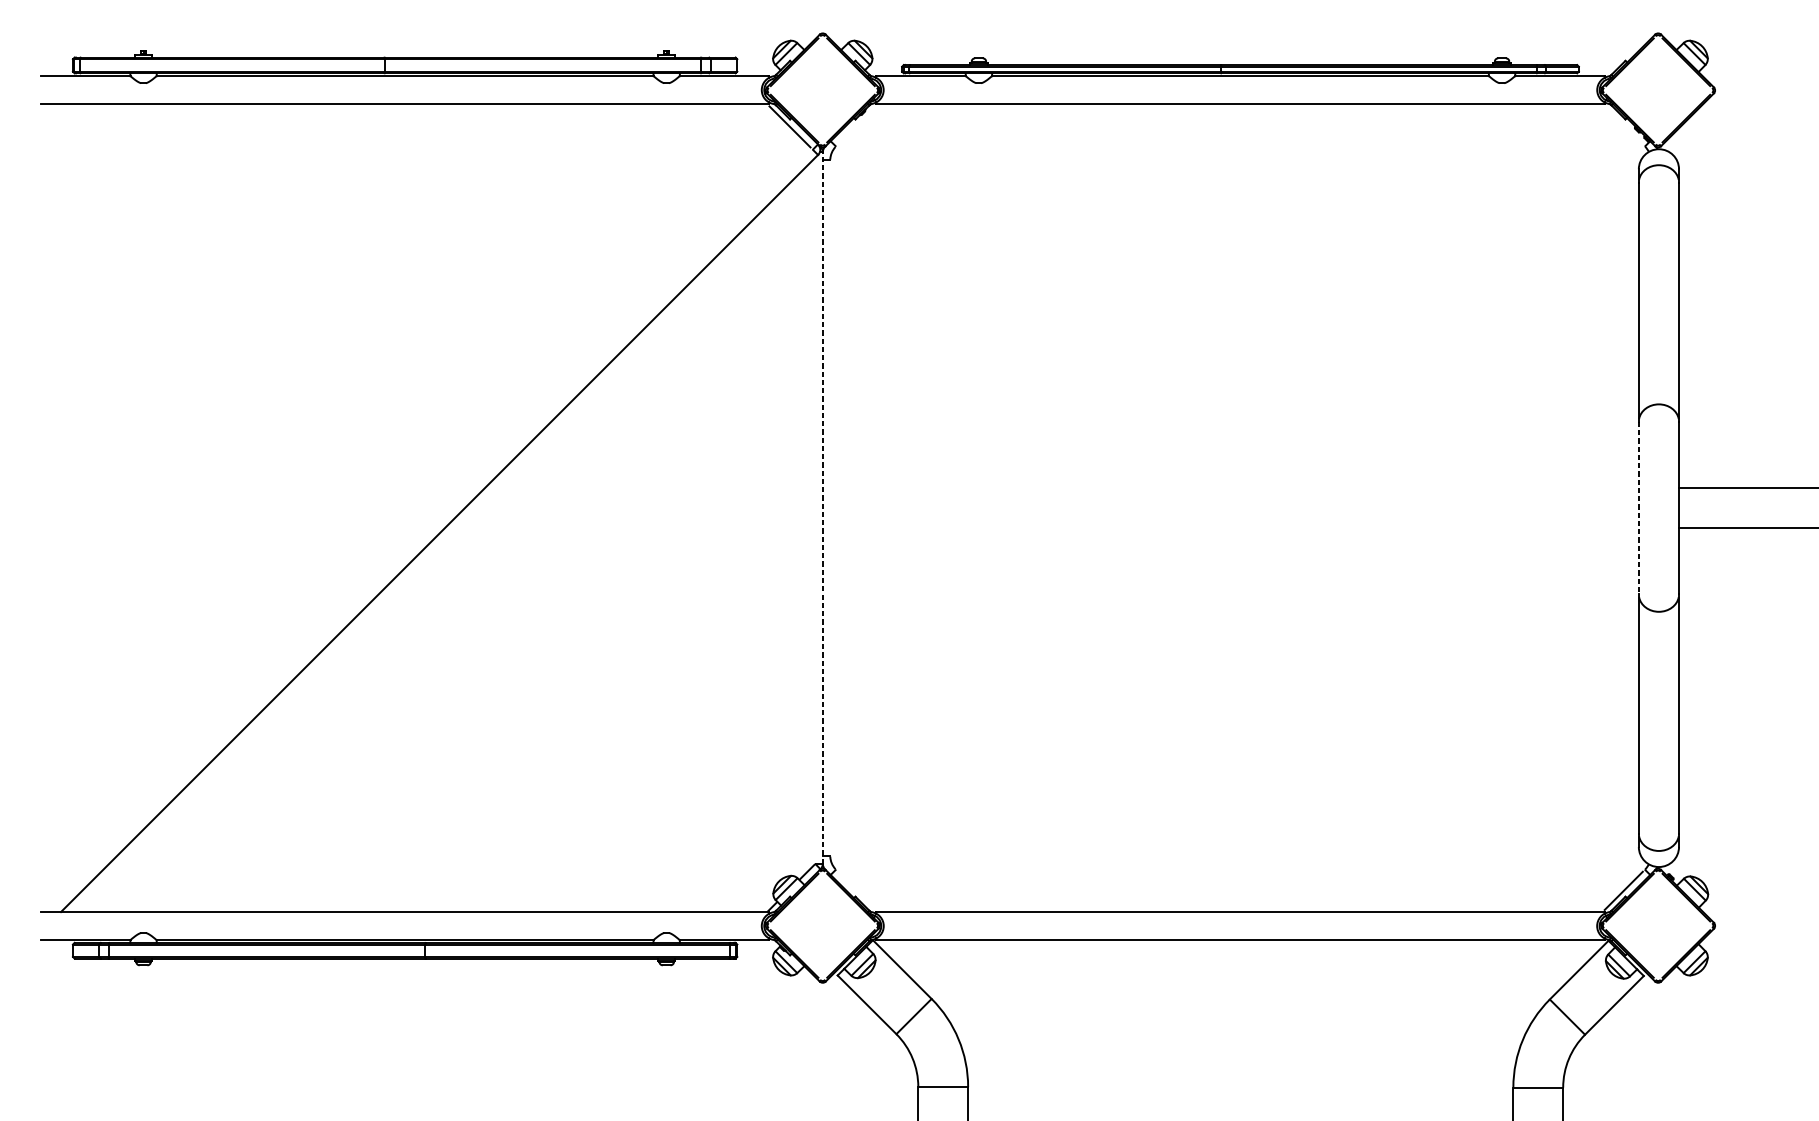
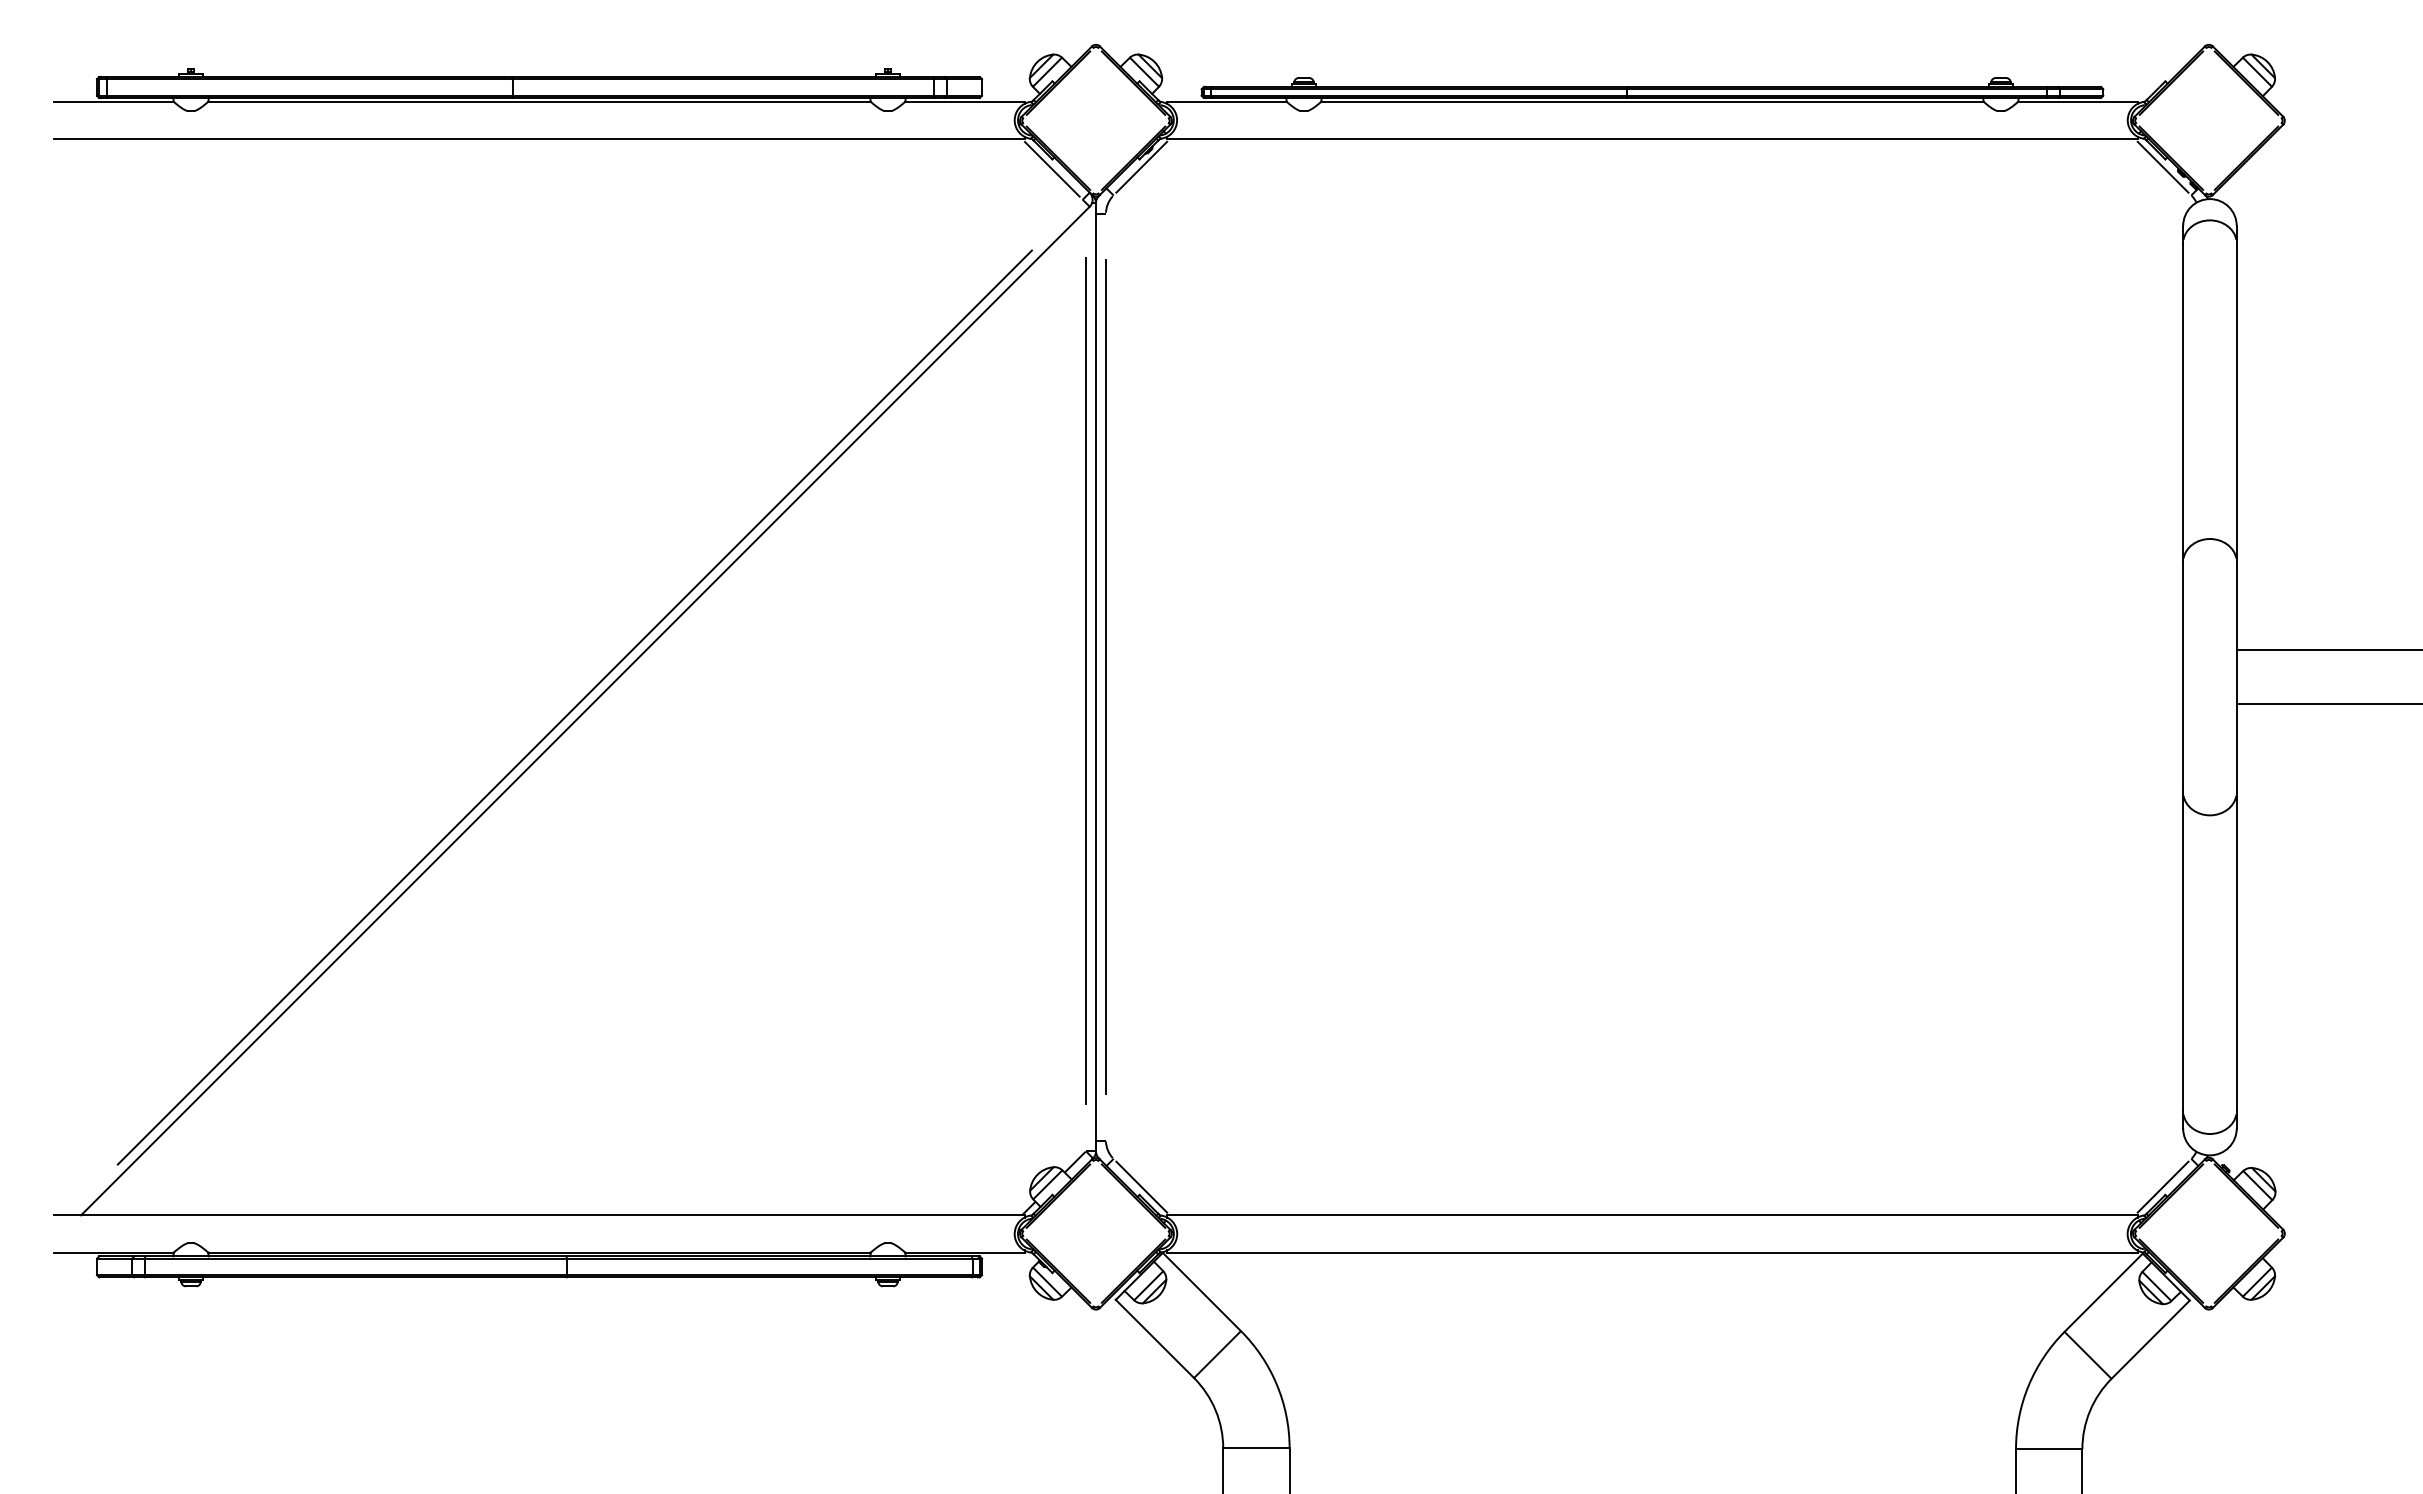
line: (856, 124) -> (1141, 166), added
line: (1623, 124) -> (2162, 166), added
line: (823, 507) -> (1096, 676), dashed -> solid
line: (829, 508) -> (1105, 677), added
line: (1639, 508) -> (2183, 677), dashed -> solid
line: (815, 510) -> (1086, 680), added
line: (431, 530) -> (574, 707), added
line: (856, 890) -> (1141, 1186), added

